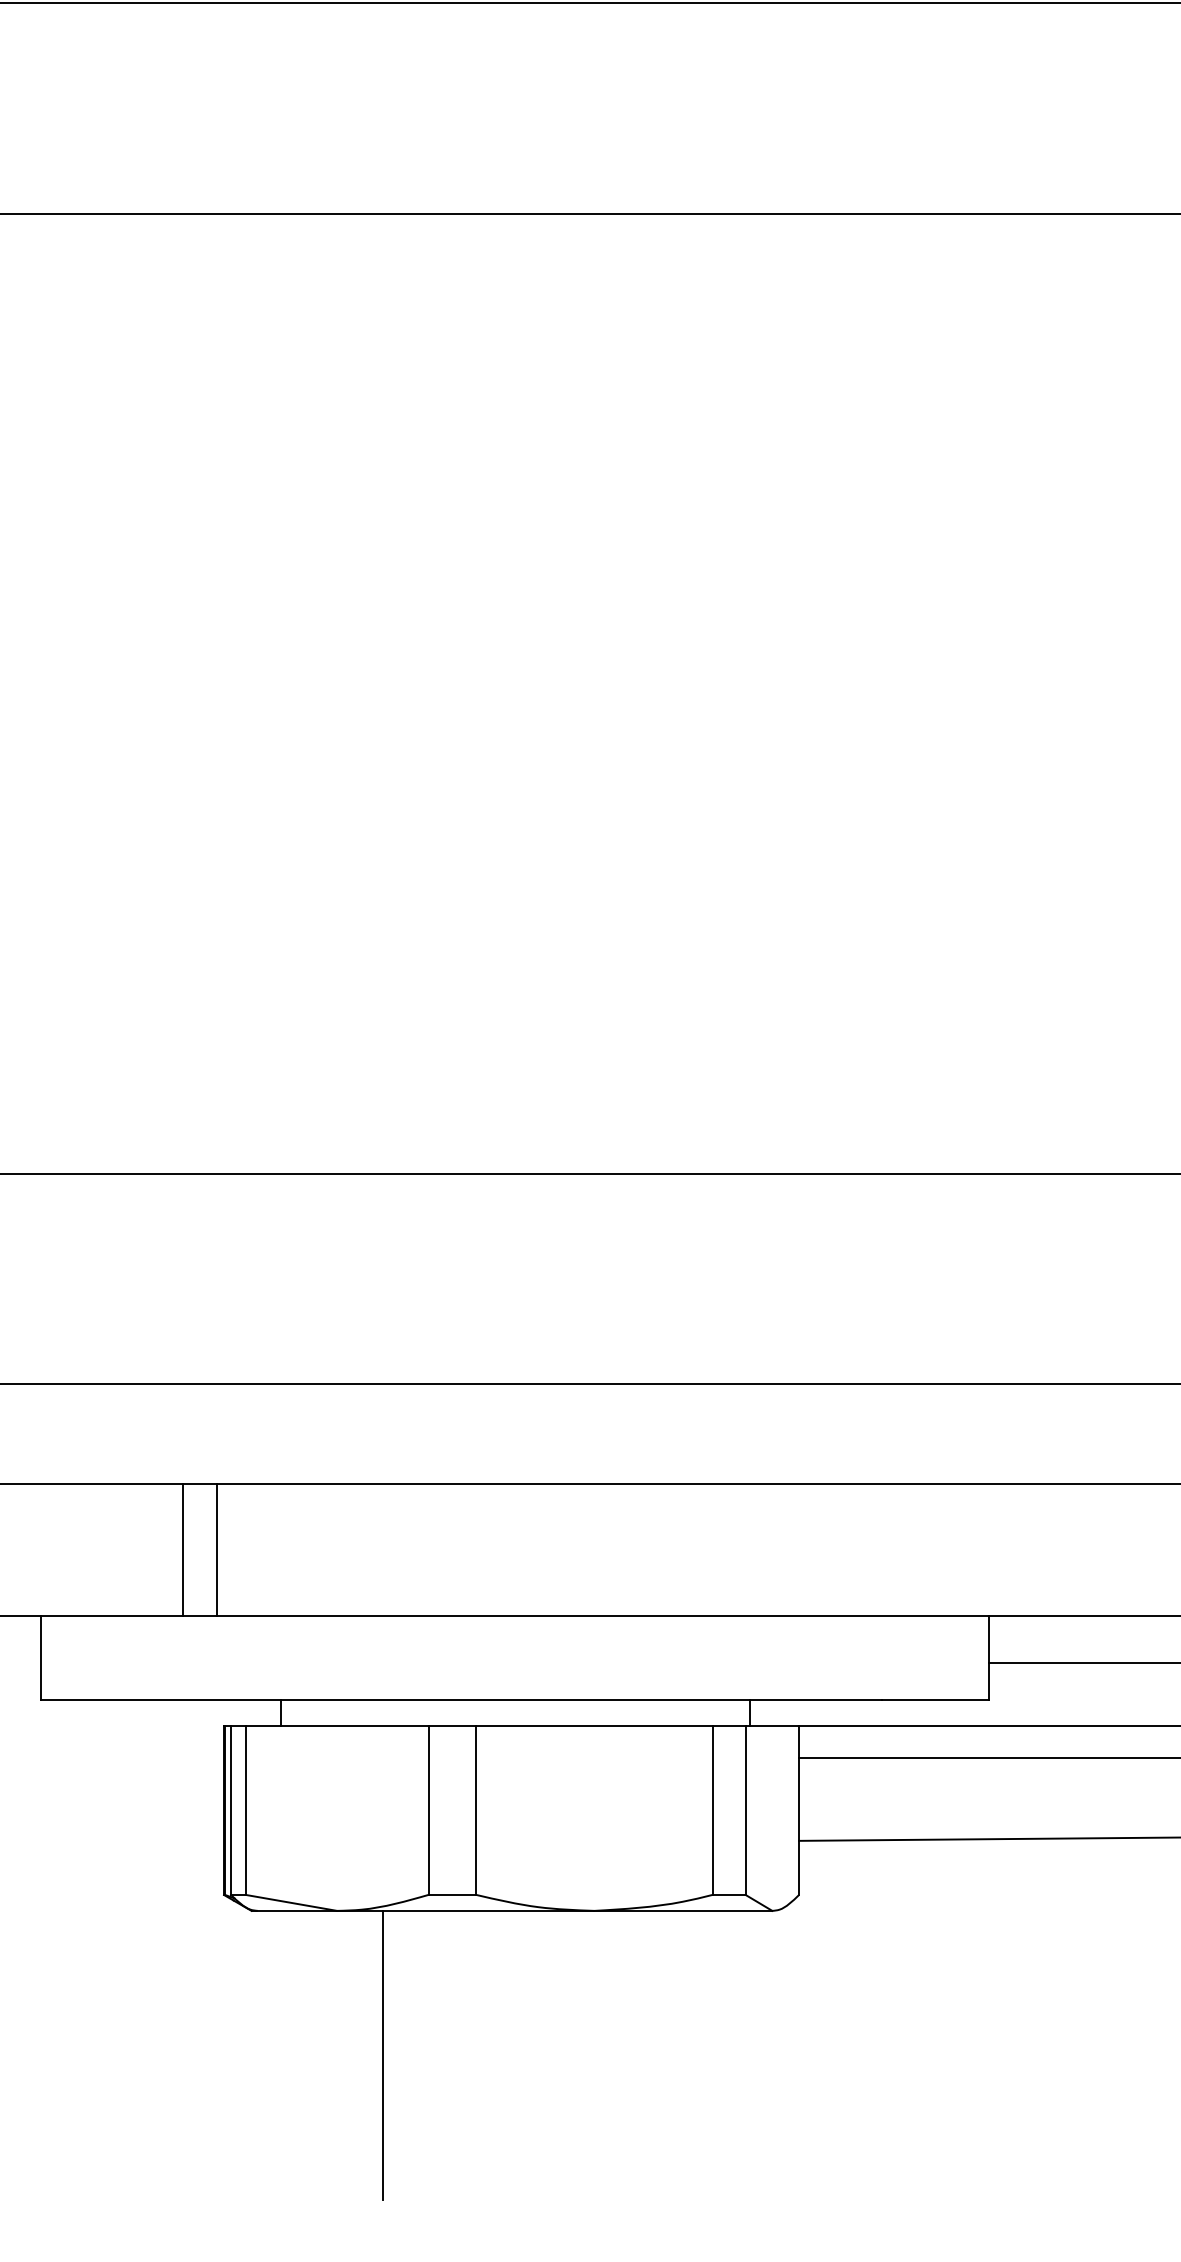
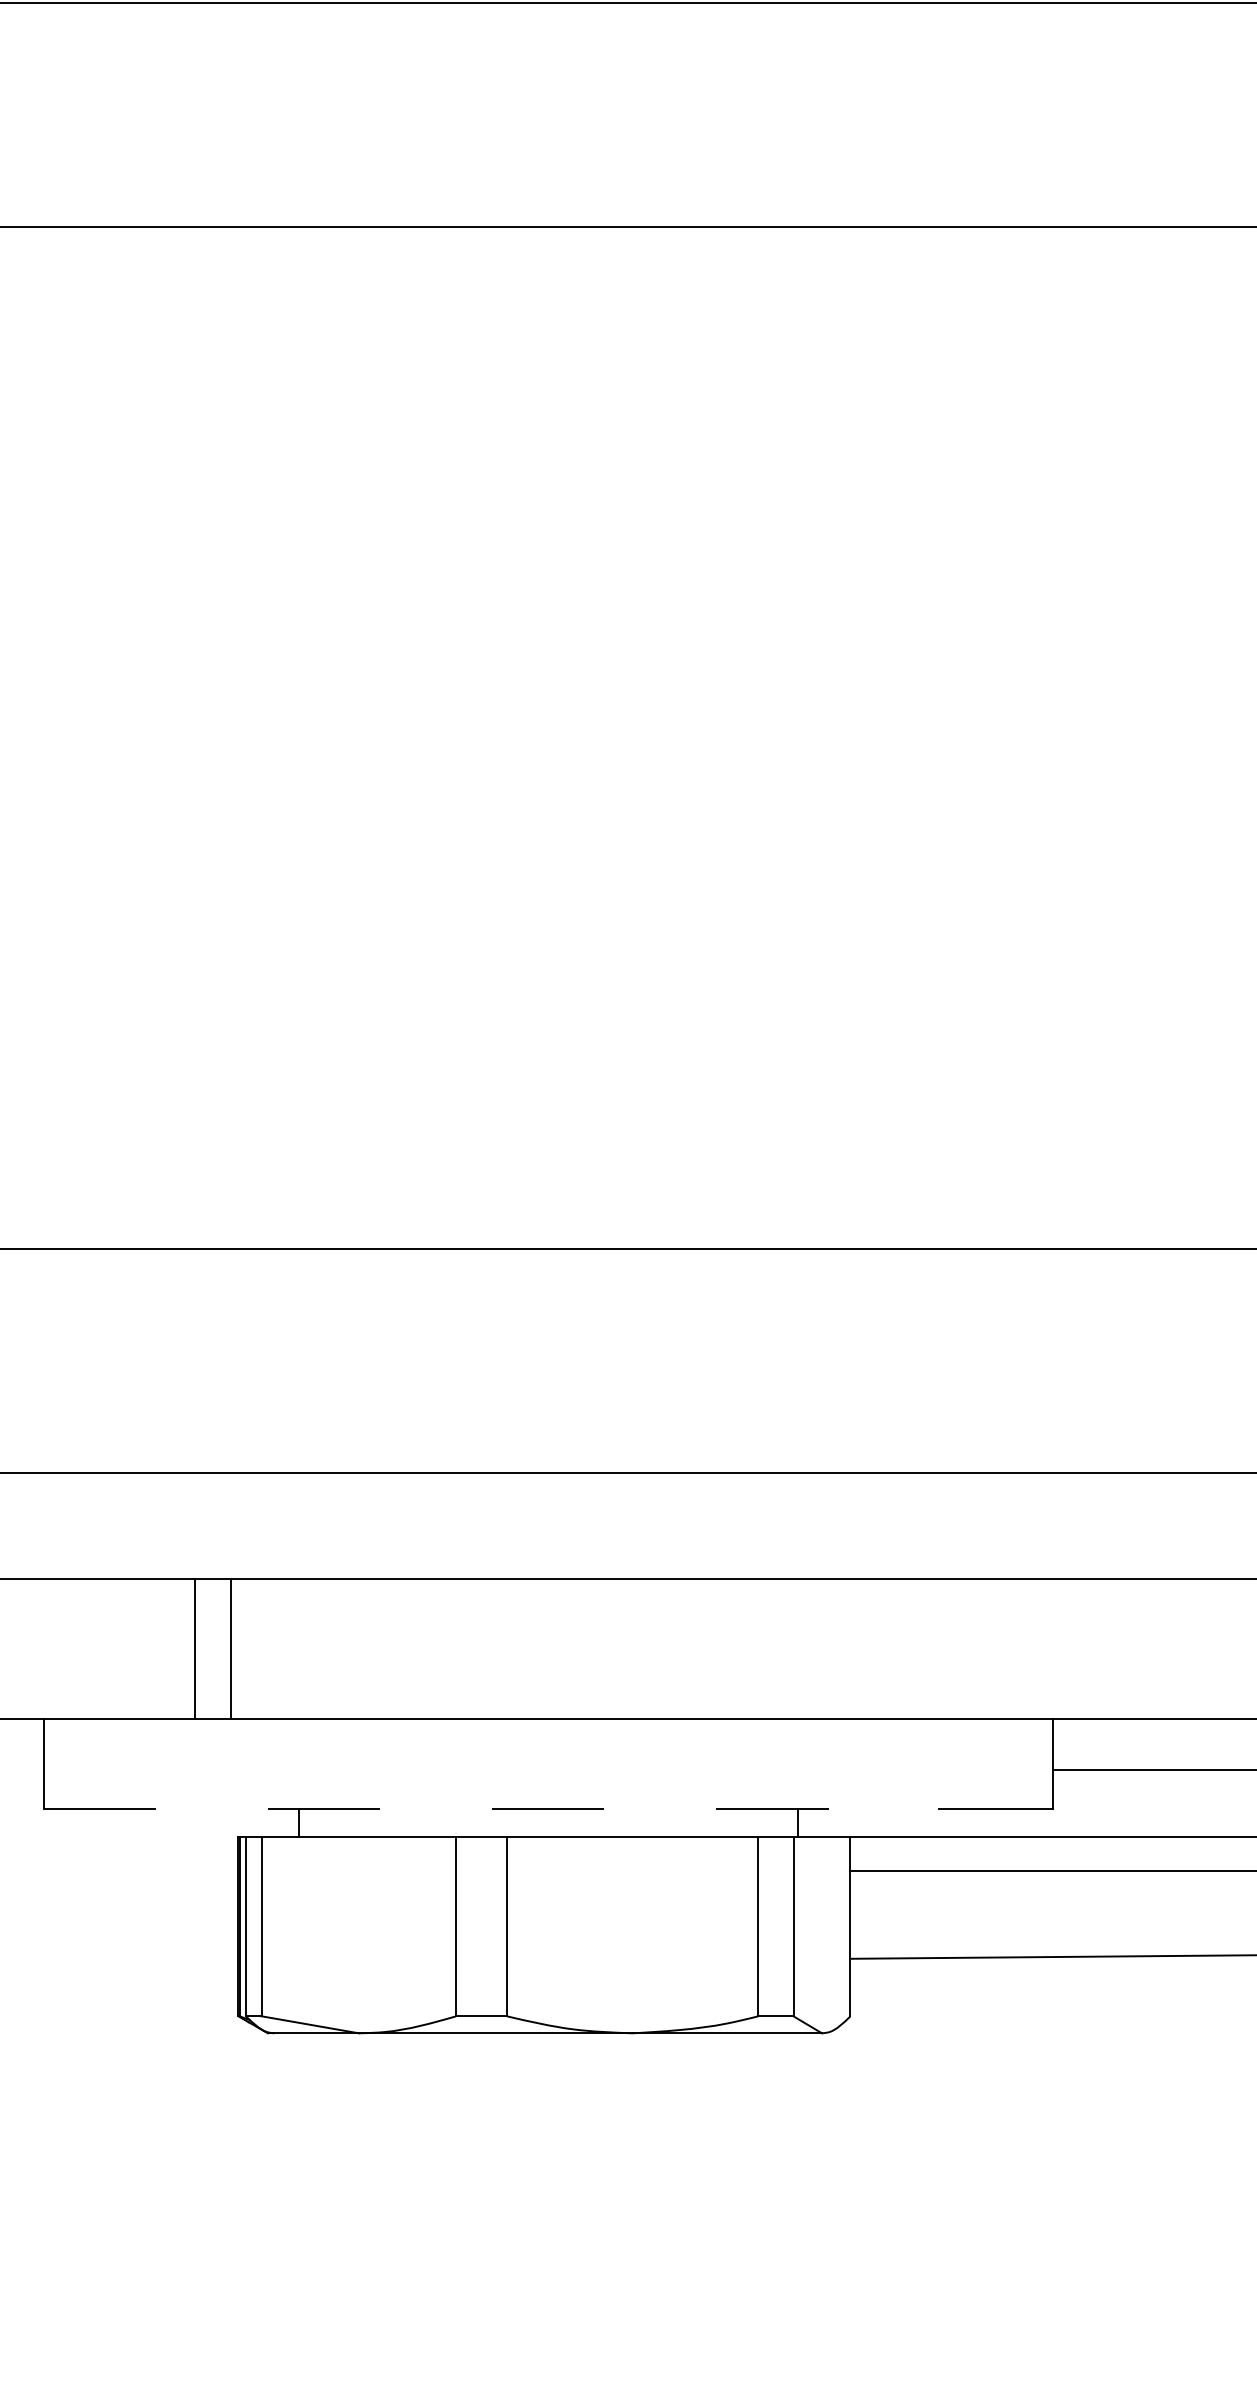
line: (461, 1700) -> (491, 1809), solid -> dashed
line: (383, 2054) -> (408, 2186), removed

